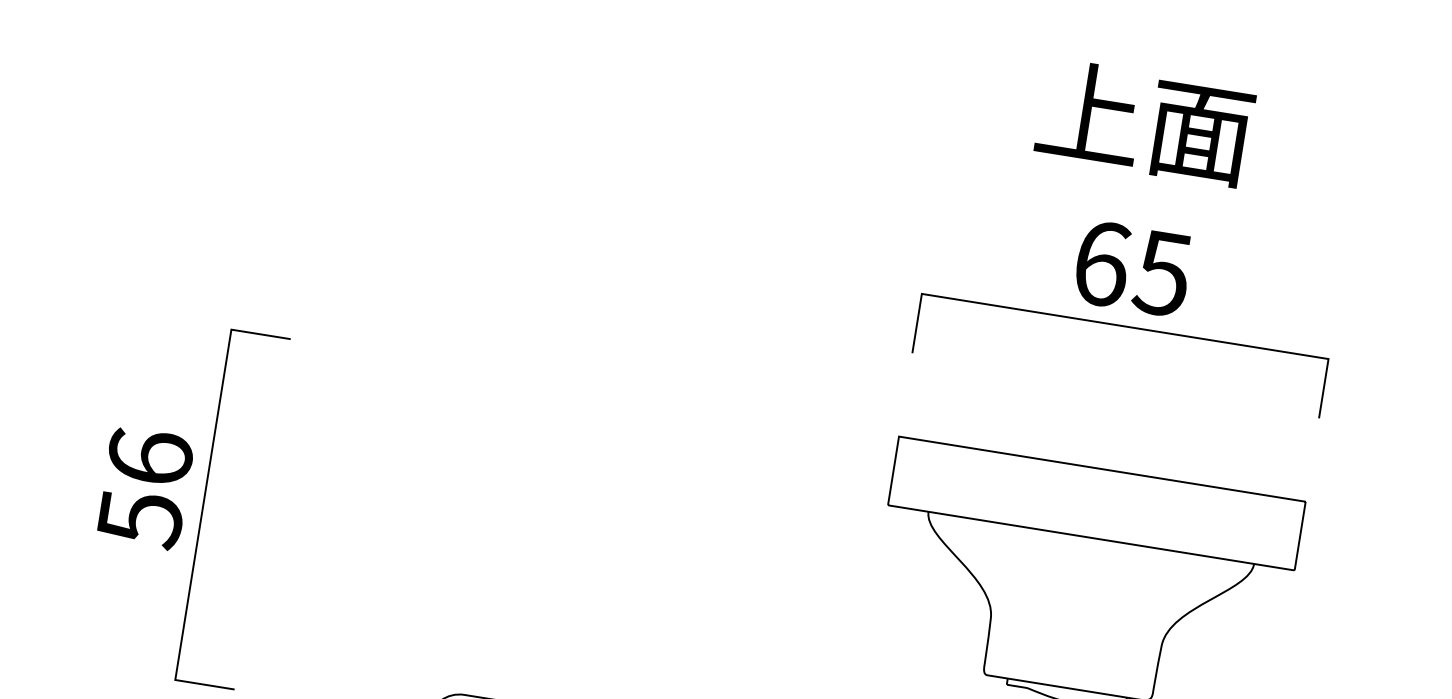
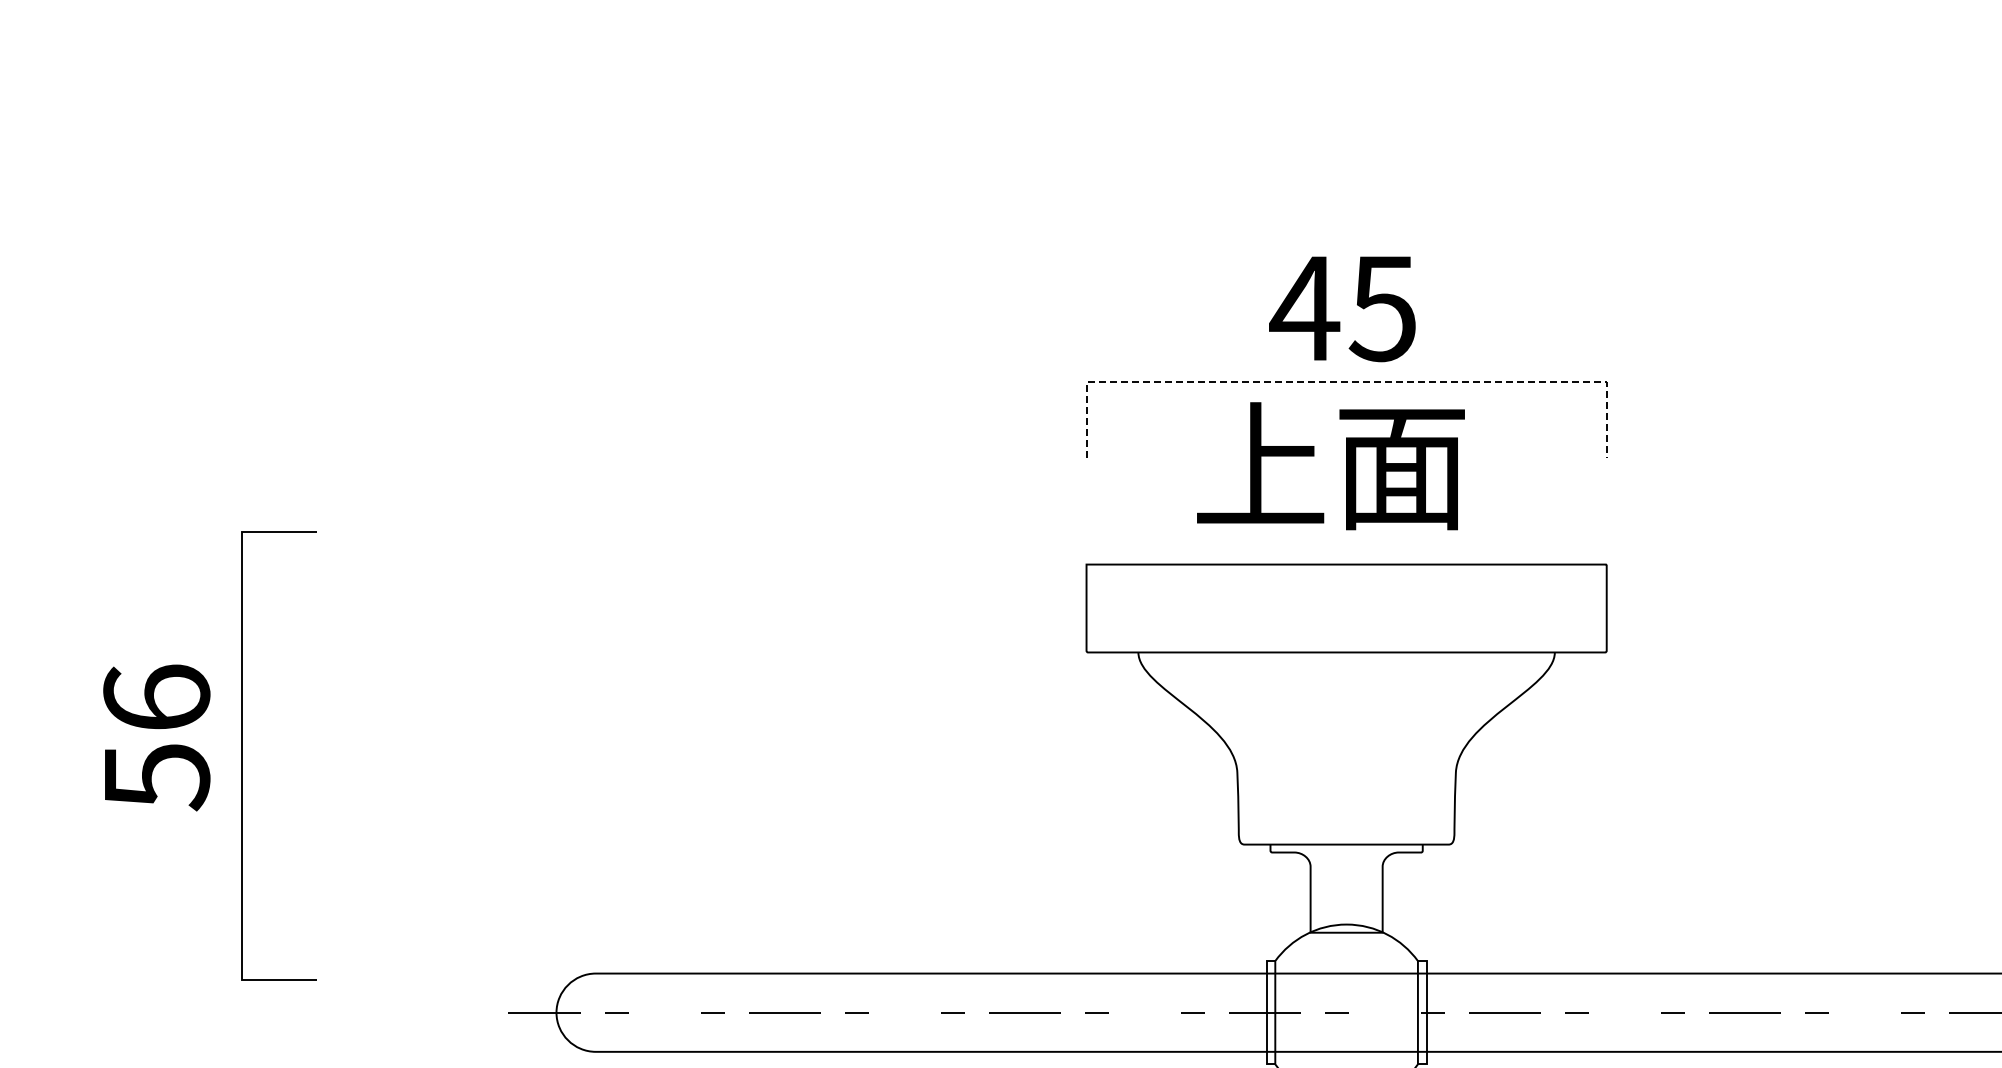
text: (1144, 123) -> (1330, 466), moved
text: (1101, 263) -> (1304, 308), 65 -> 45
line: (1125, 326) -> (1347, 382), solid -> dashed
text: (145, 488) -> (156, 737), moved
line: (204, 504) -> (242, 755), moved

